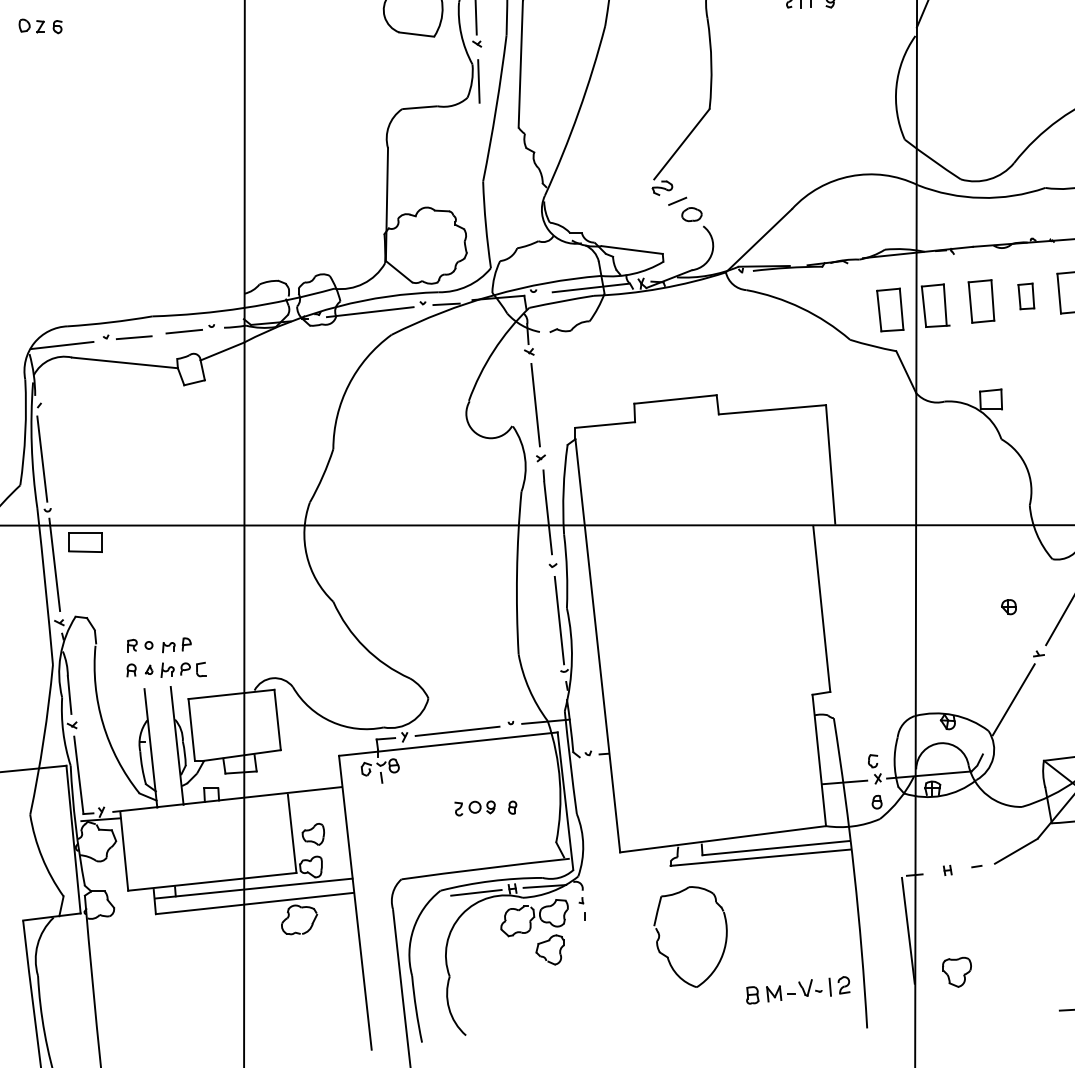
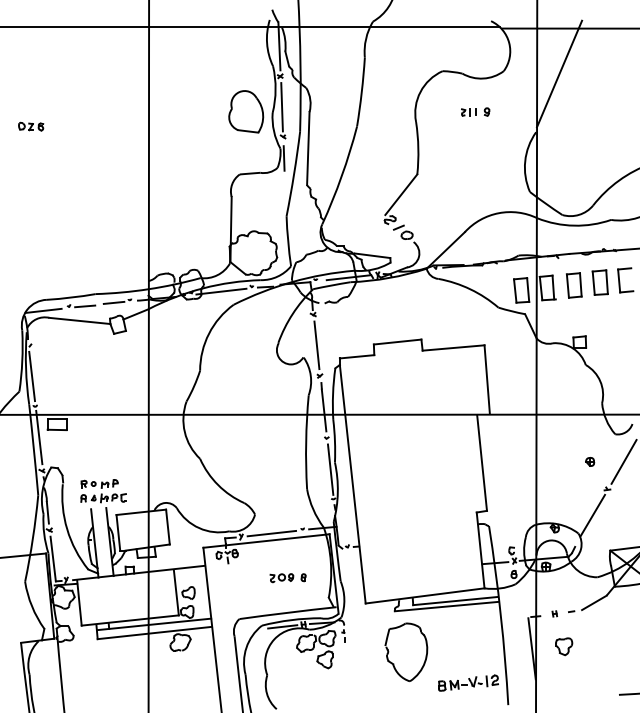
part: (1025, 296) -> (599, 282), size x1.67
part: (957, 971) -> (564, 646), moved

